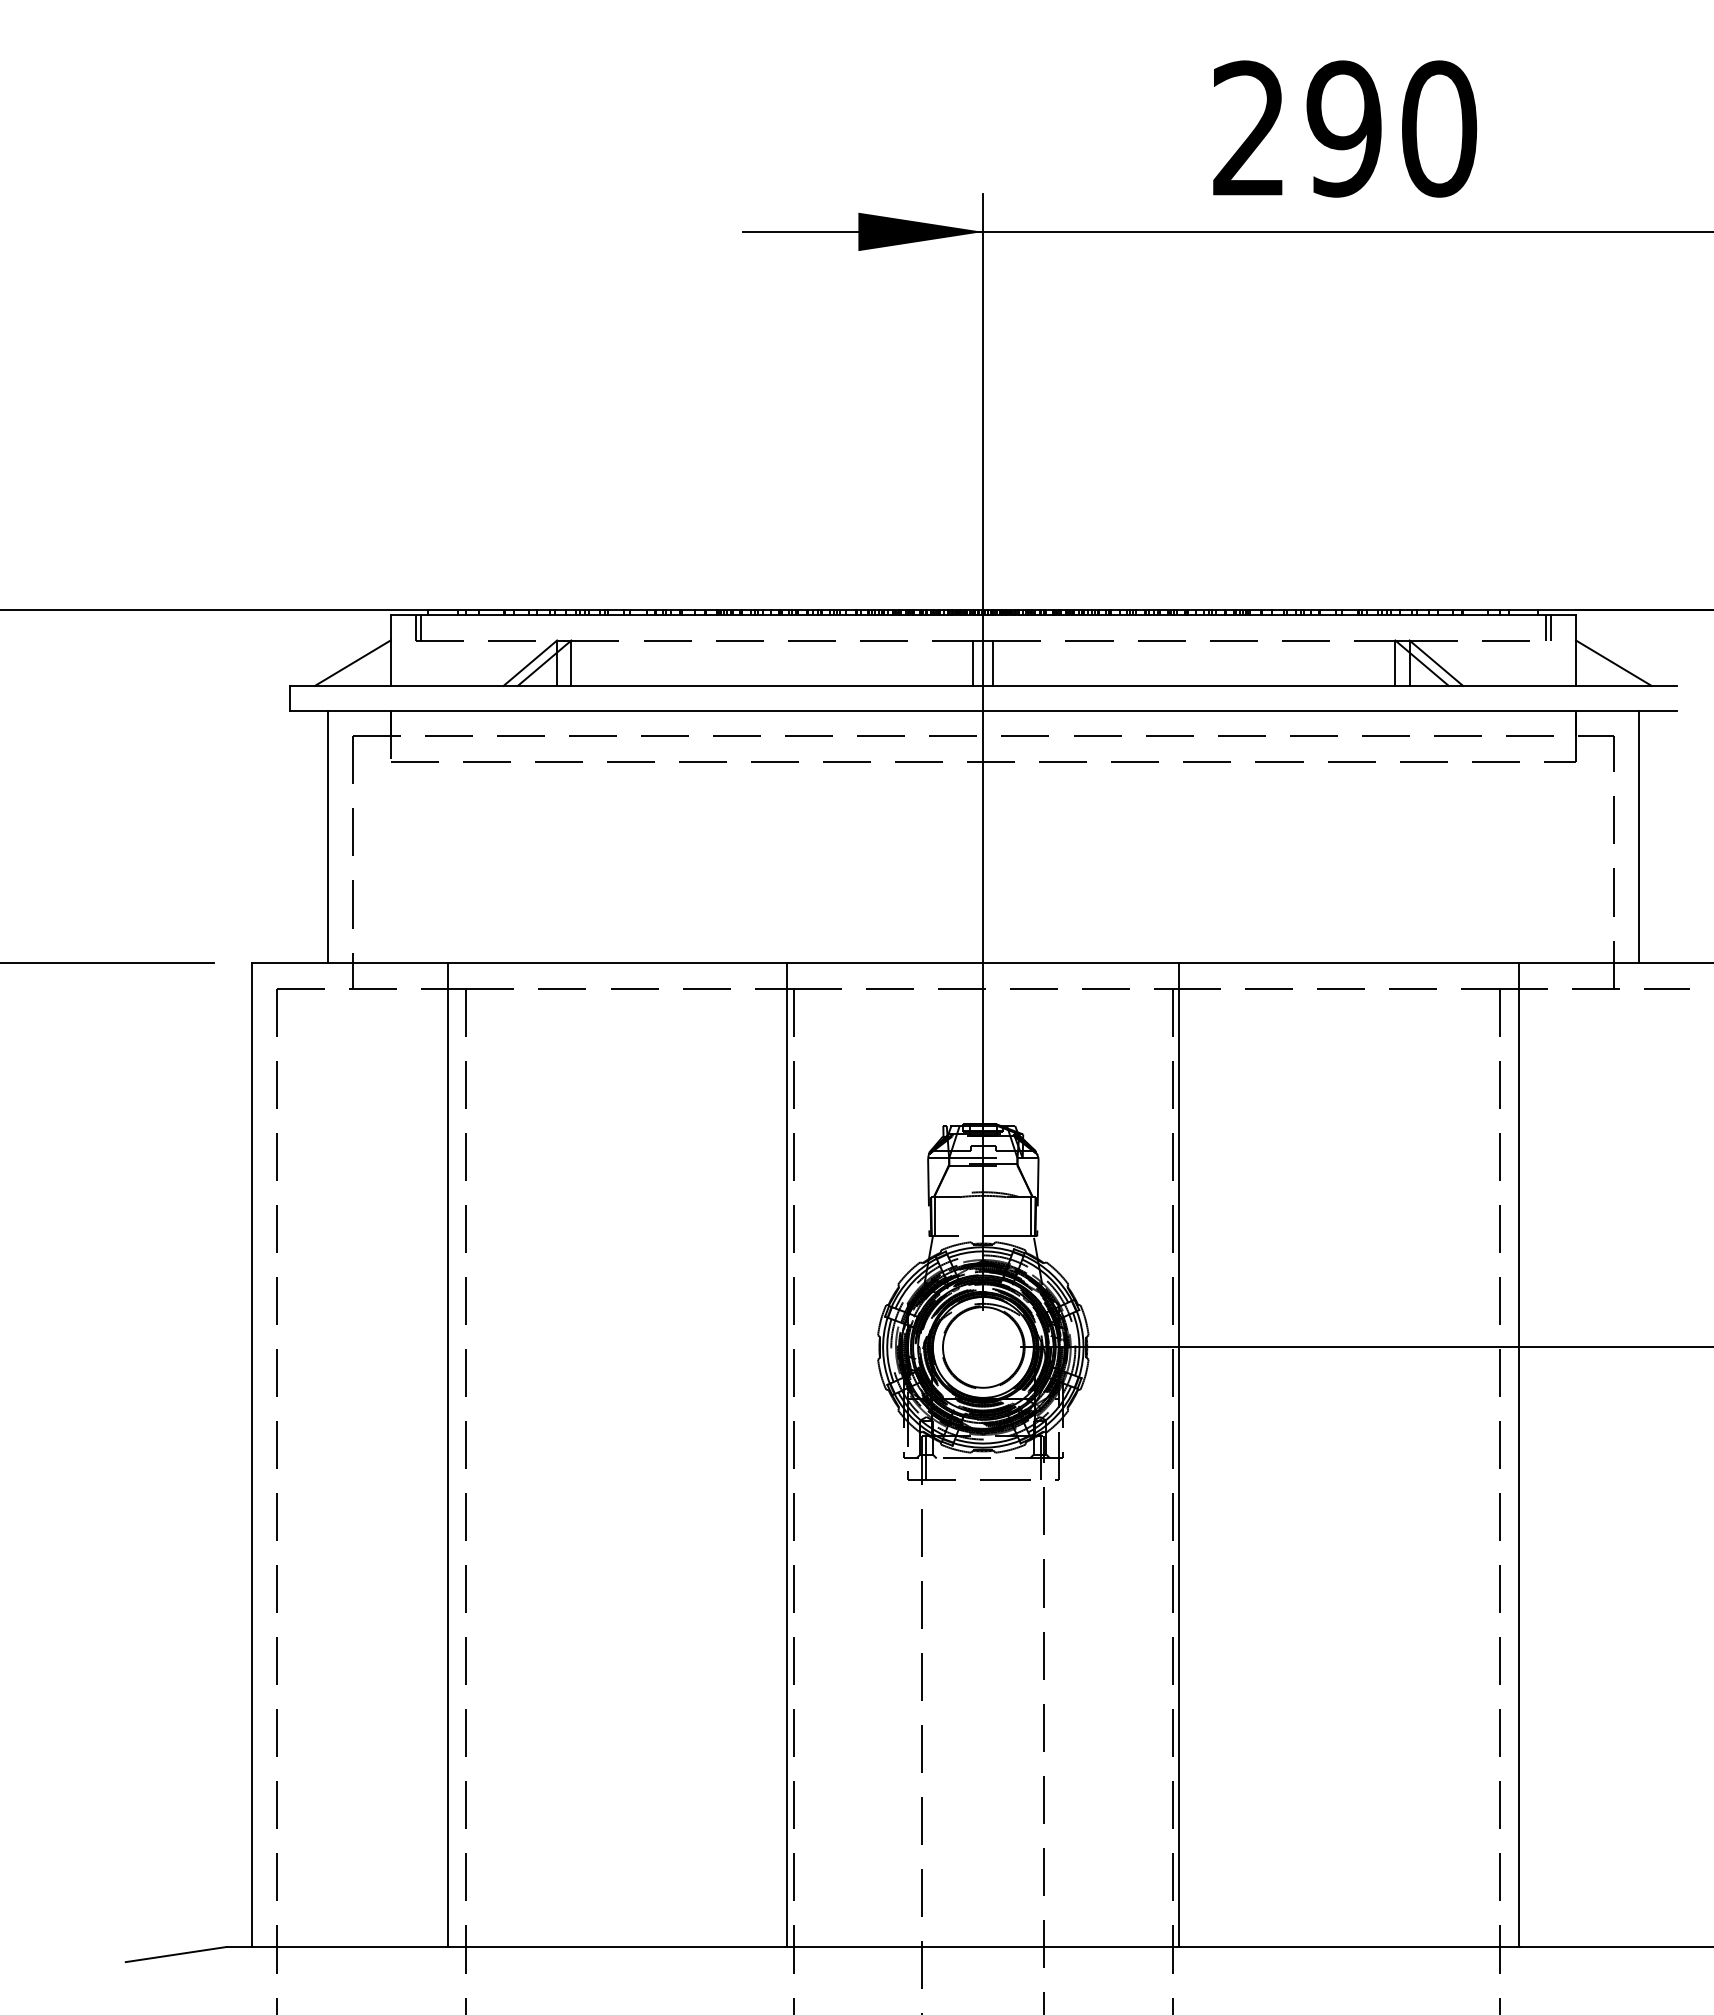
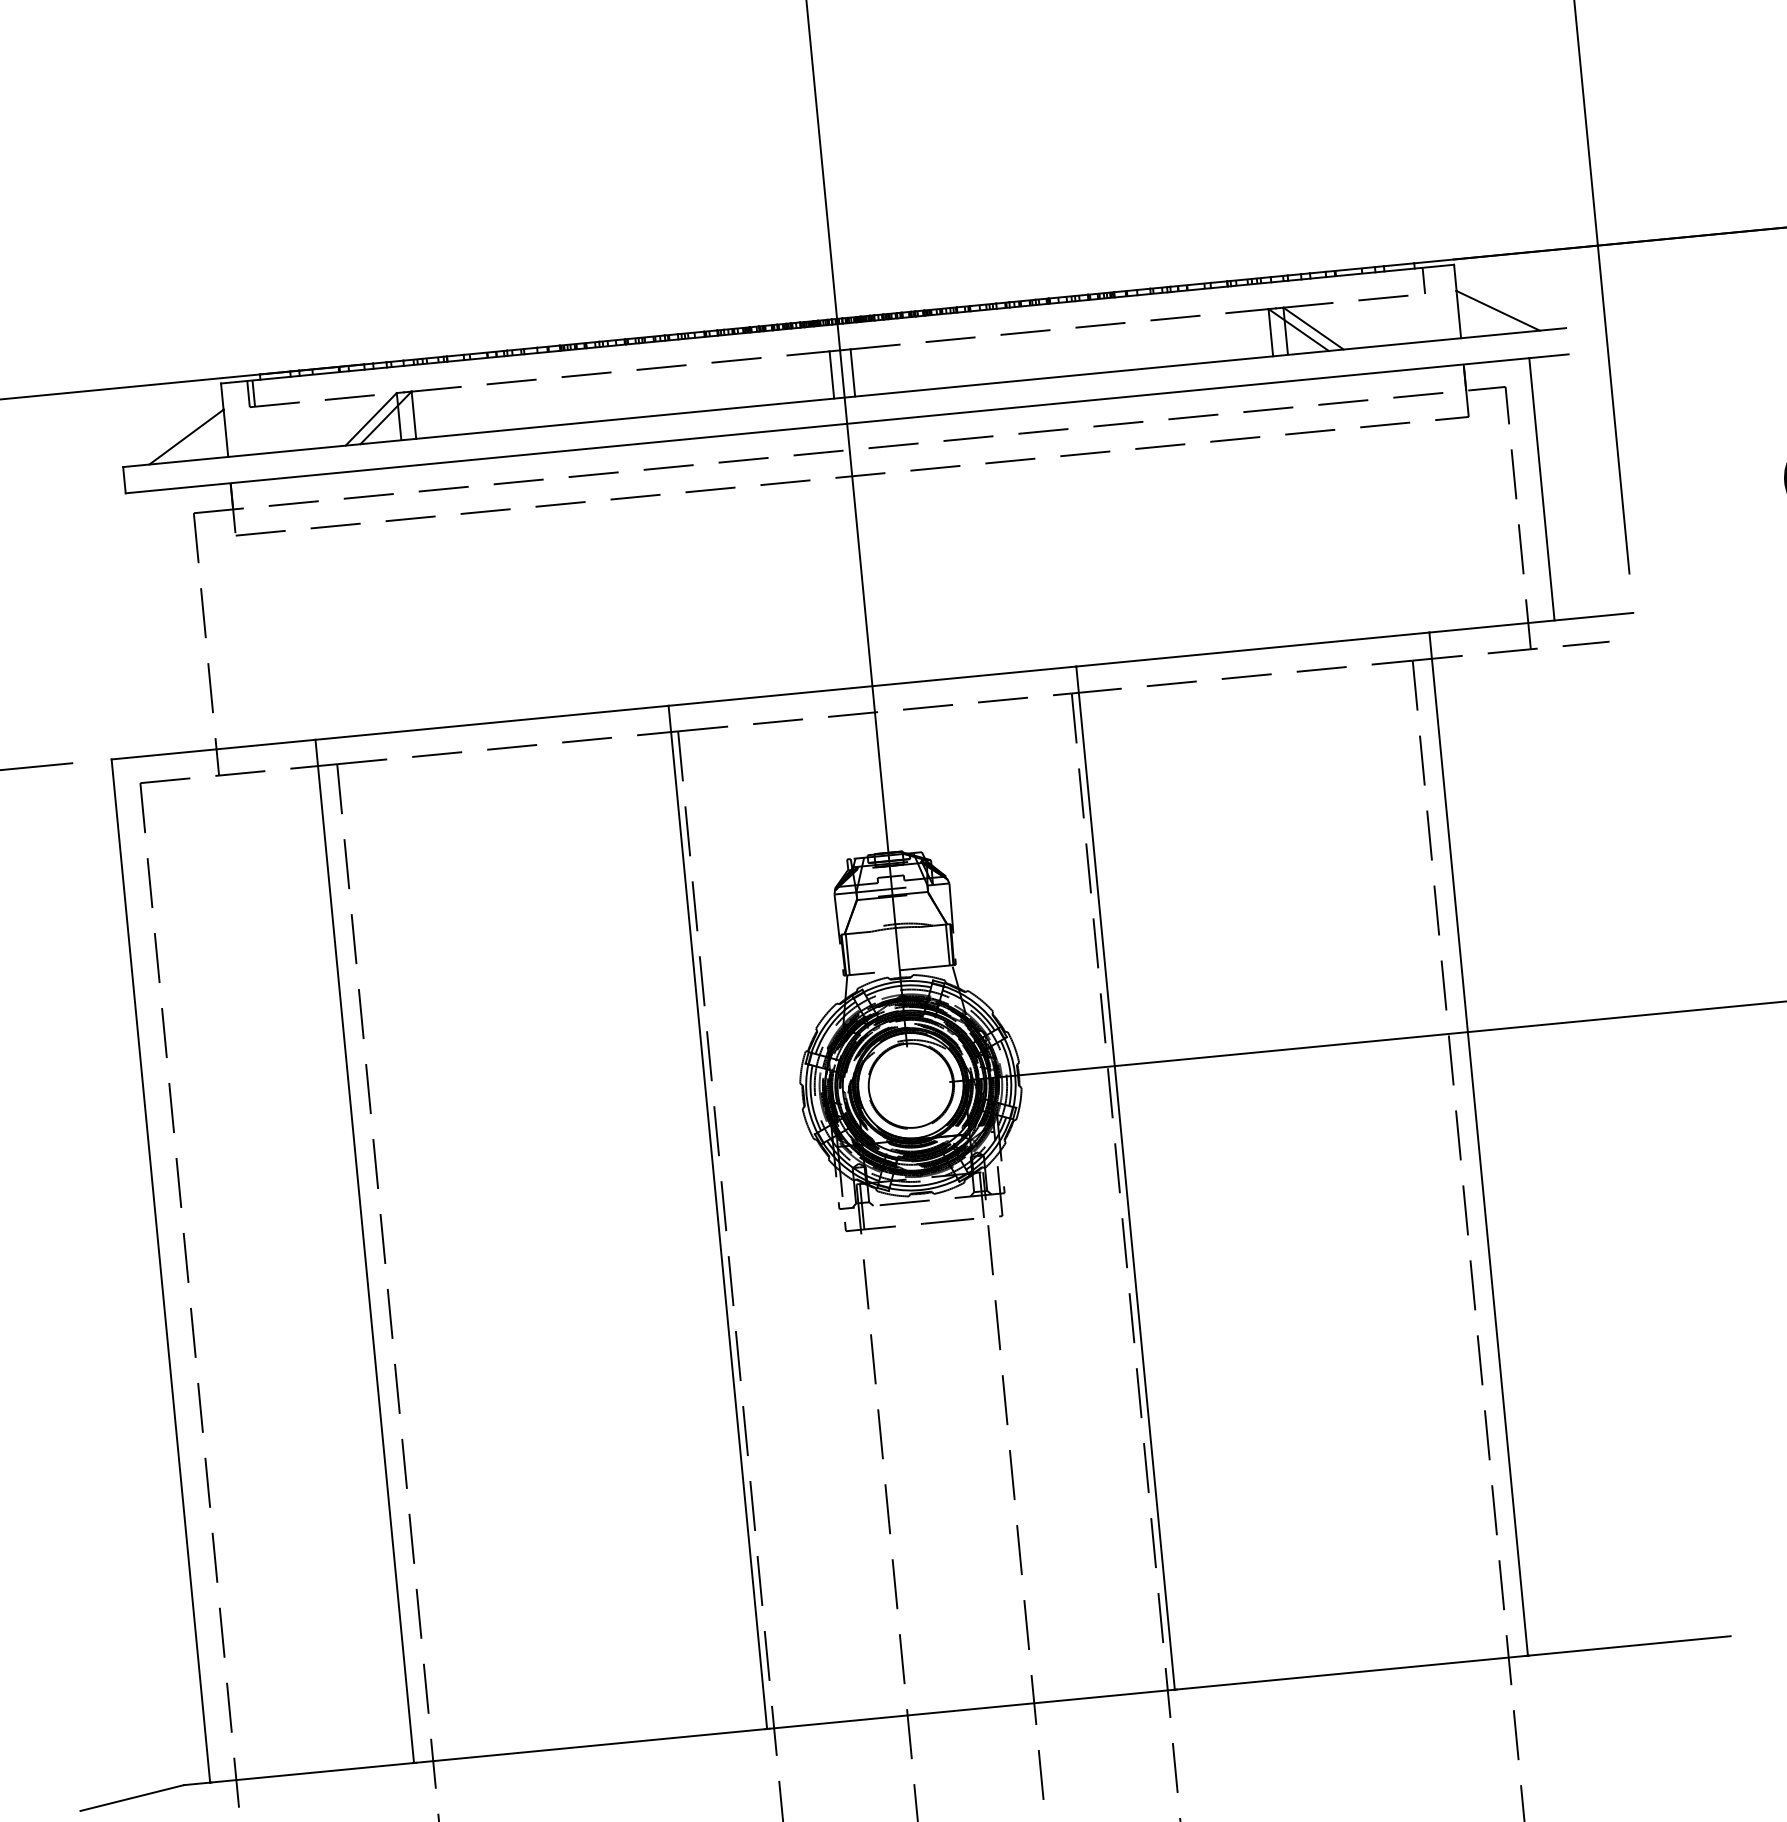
line: (1550, 627) -> (1428, 280), removed
line: (327, 837) -> (177, 620), removed

